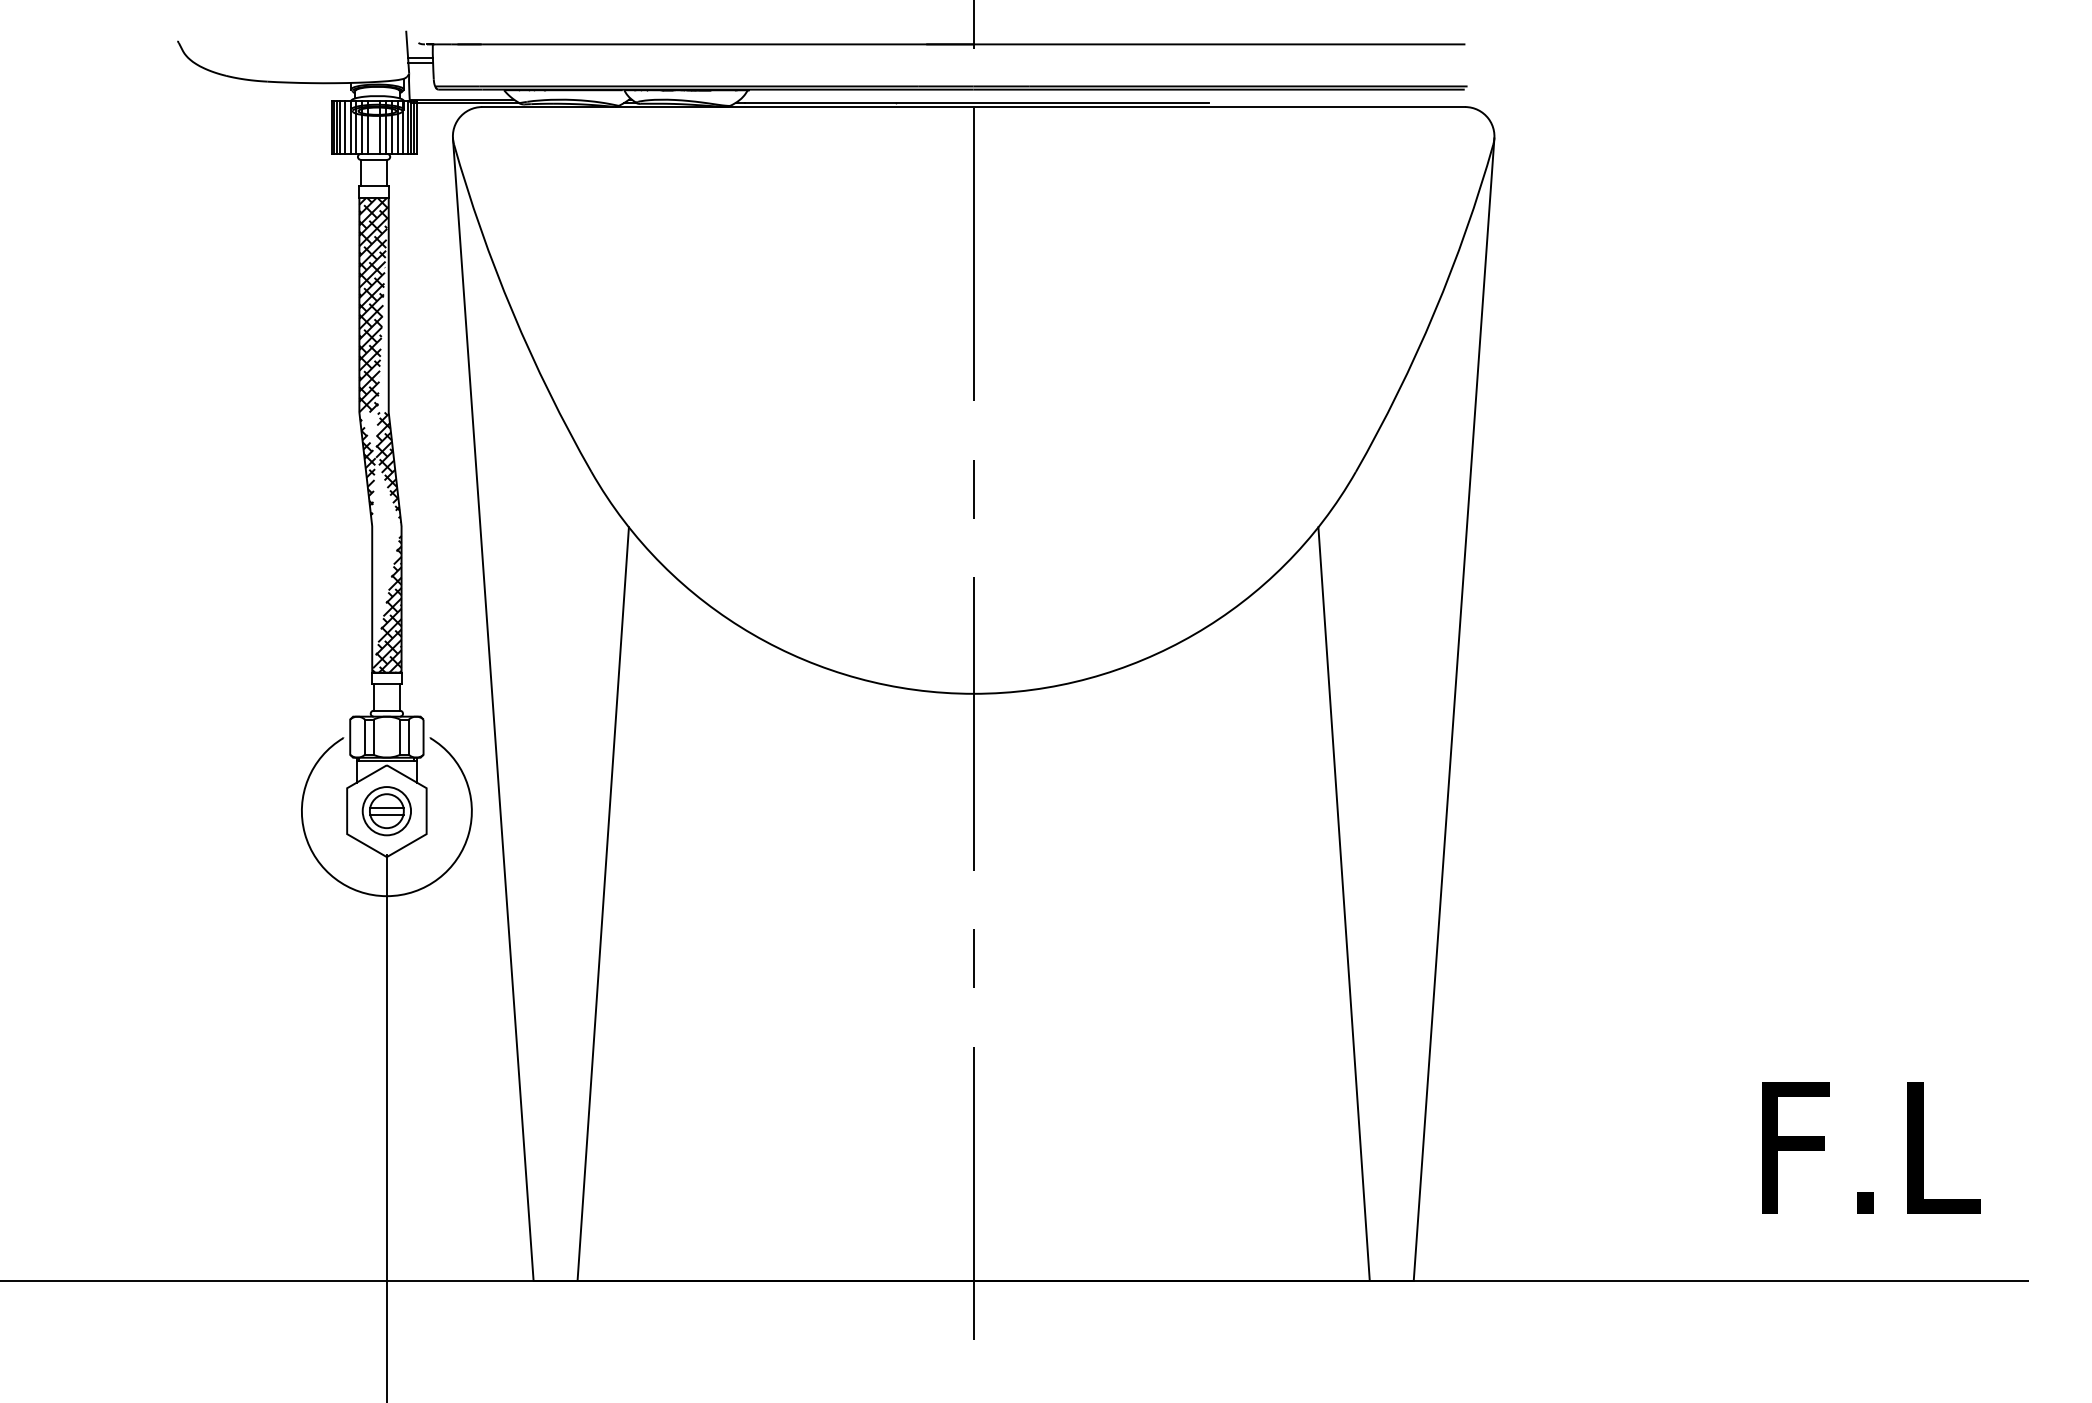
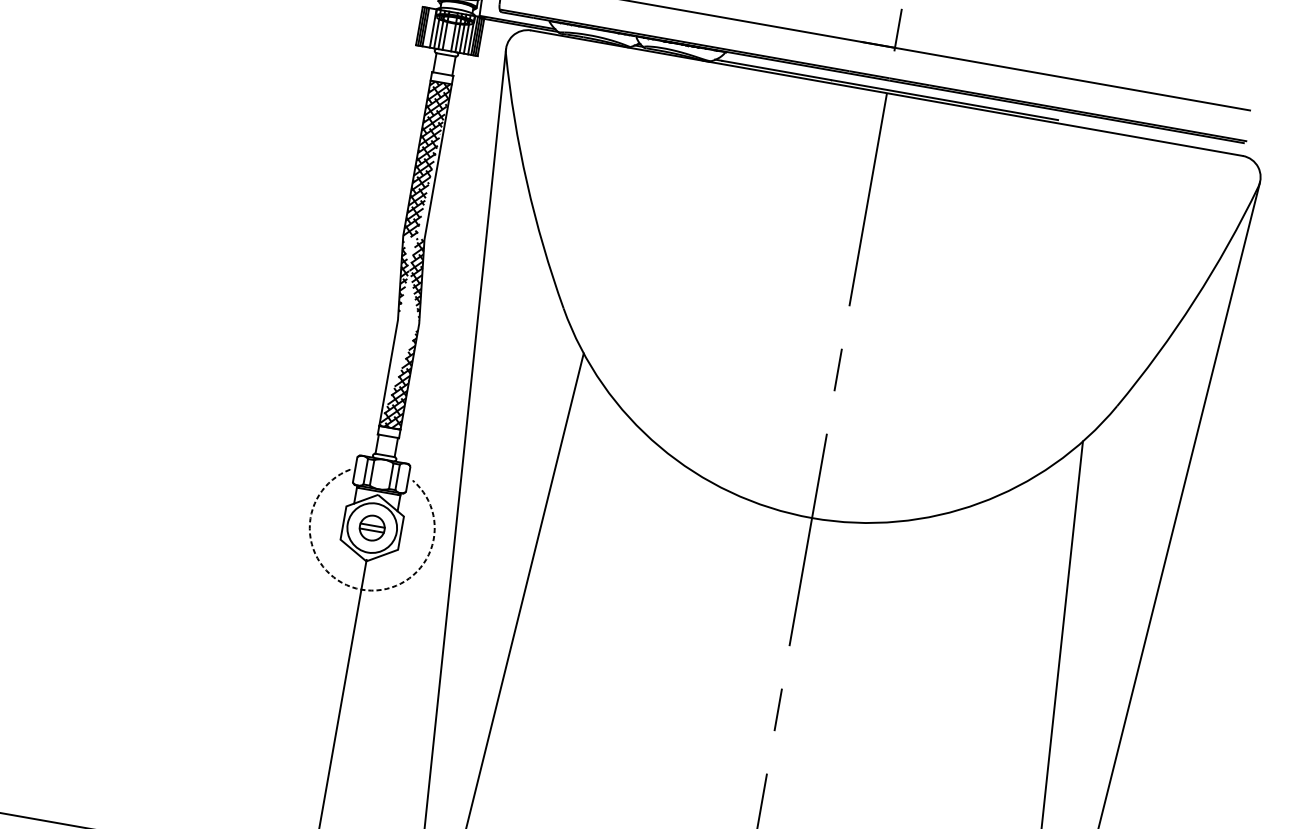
line: (344, 127) -> (428, 27), removed
circle: (386, 811) -> (371, 528), size x1.4
arc: (386, 896) -> (361, 589), solid -> dashed

